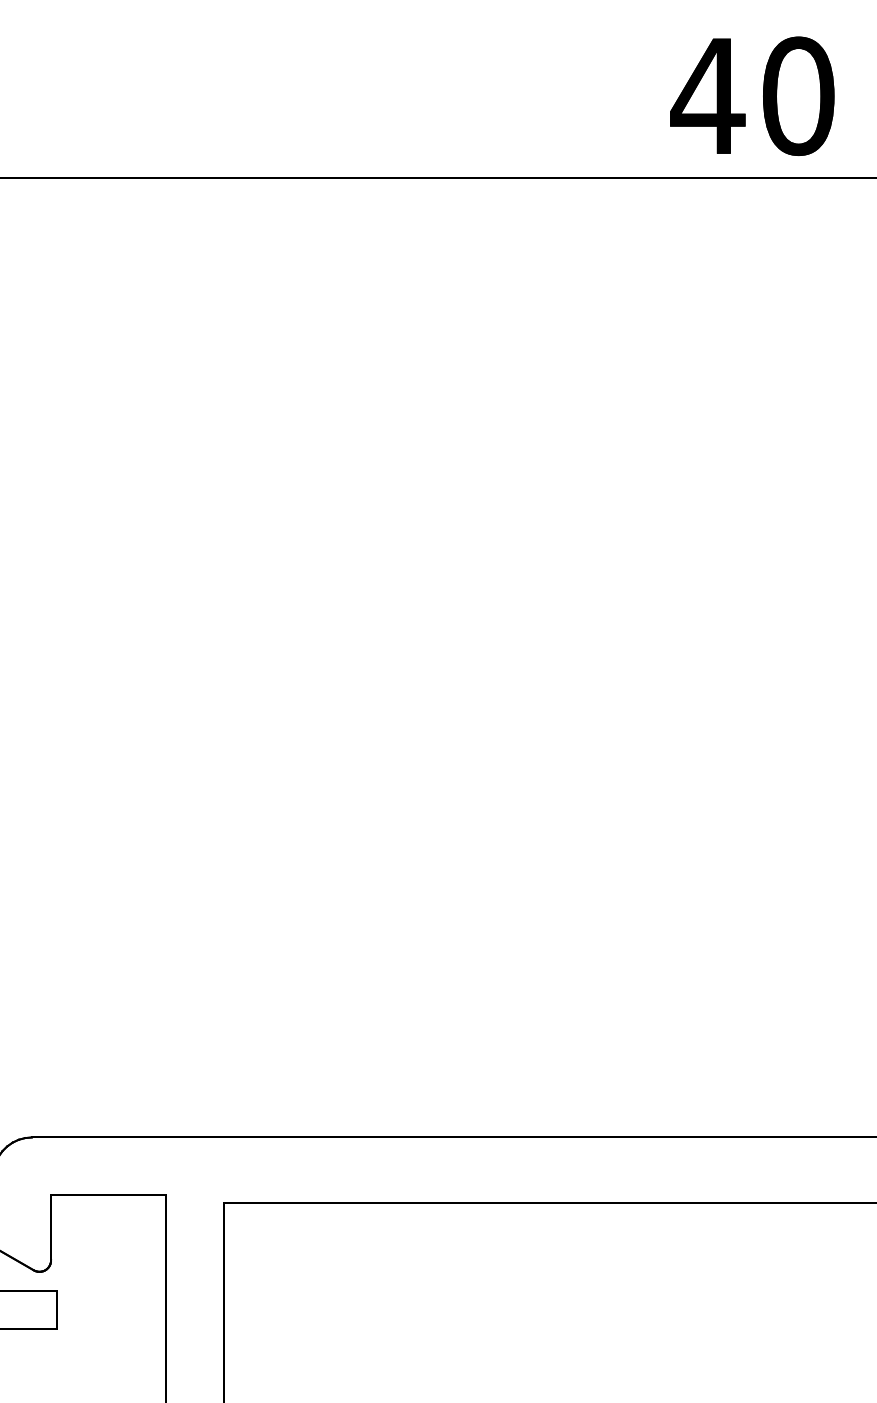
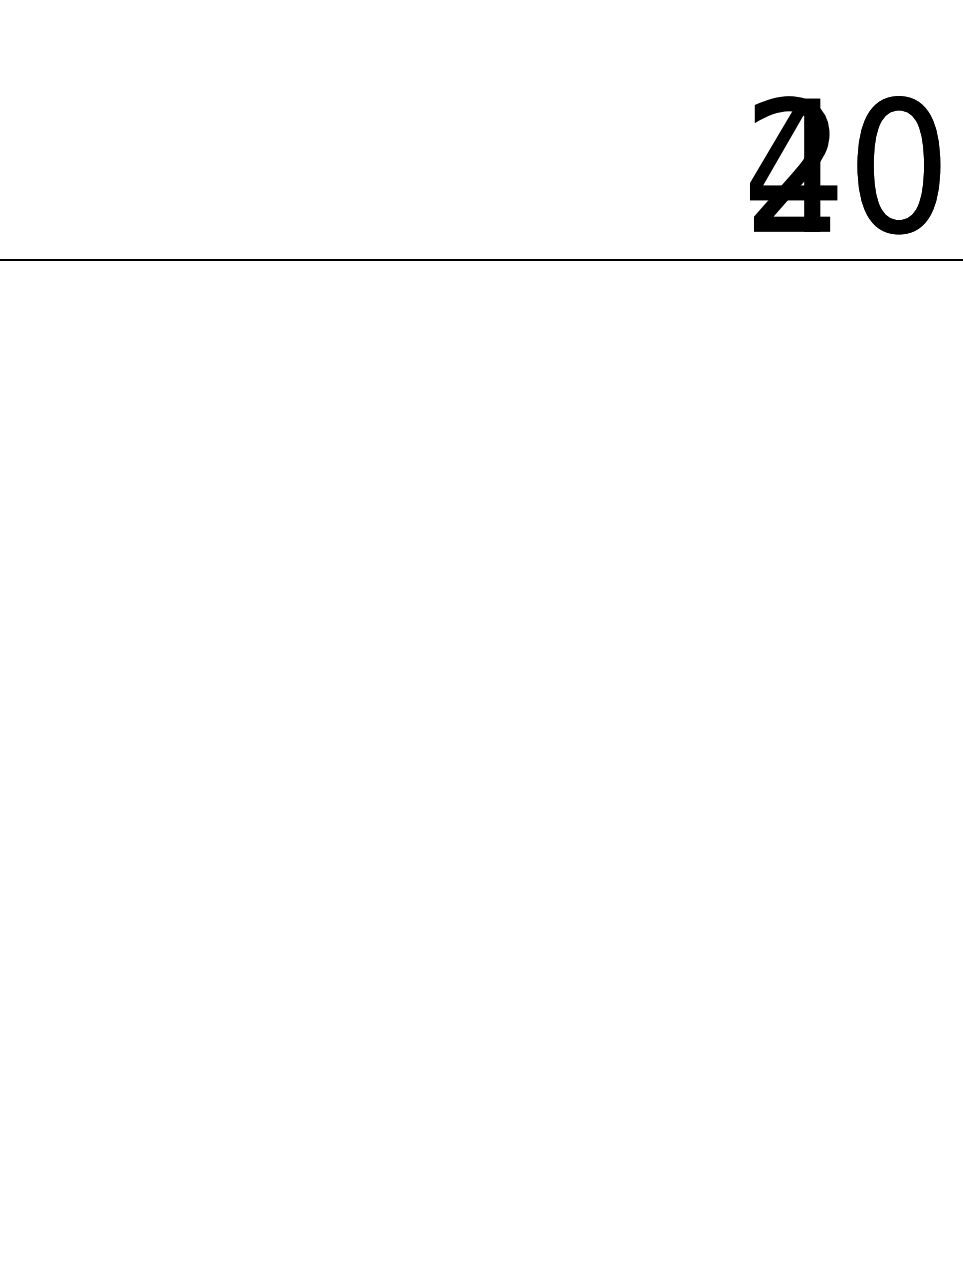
text: (707, 94) -> (793, 163), 40 -> 20

